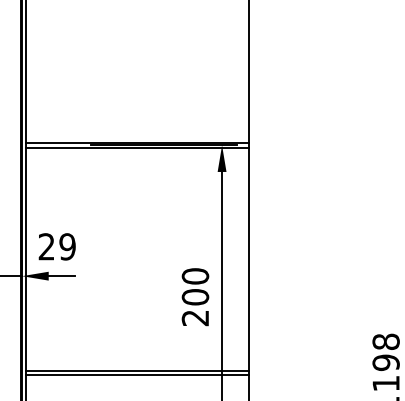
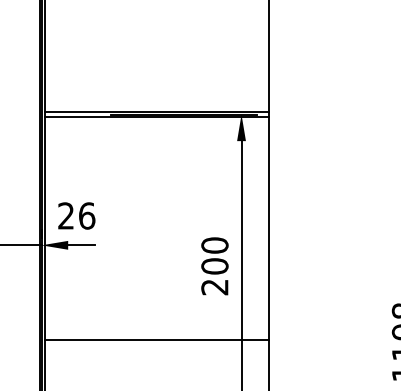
text: (67, 246) -> (86, 215), 29 -> 26
line: (137, 375) -> (156, 344), removed

